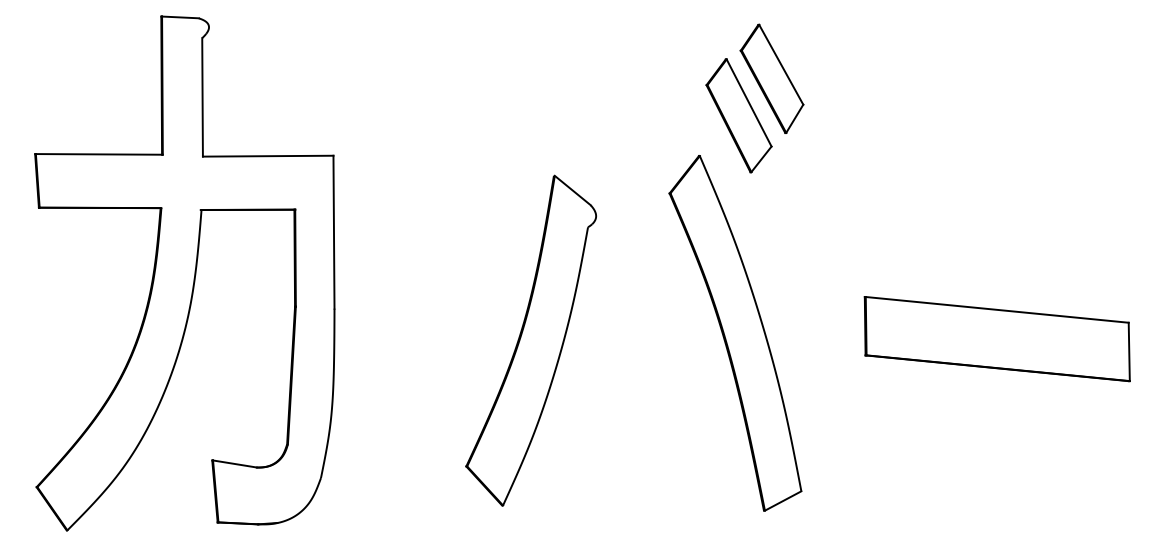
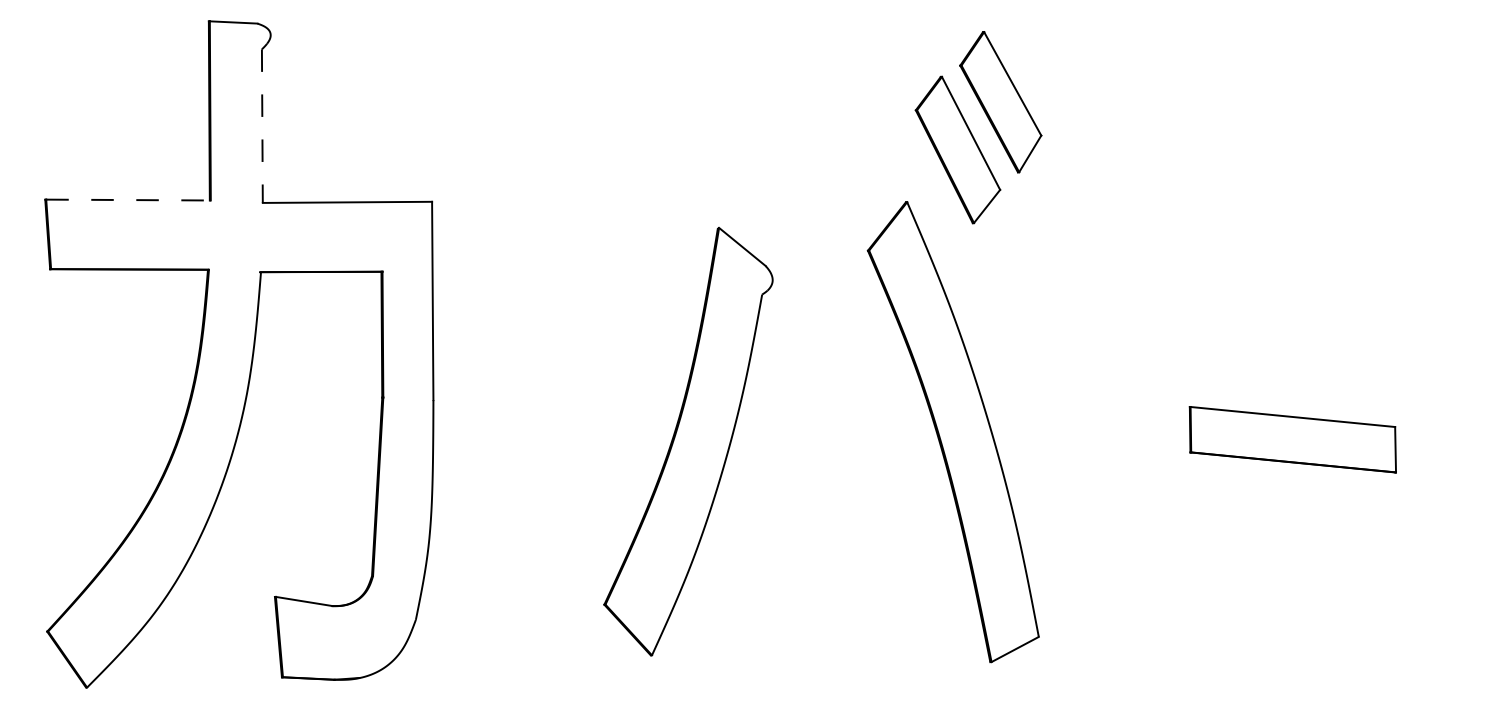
line: (202, 97) -> (262, 126), solid -> dashed
line: (100, 154) -> (129, 200), solid -> dashed
part: (997, 339) -> (1292, 439), size x0.6

